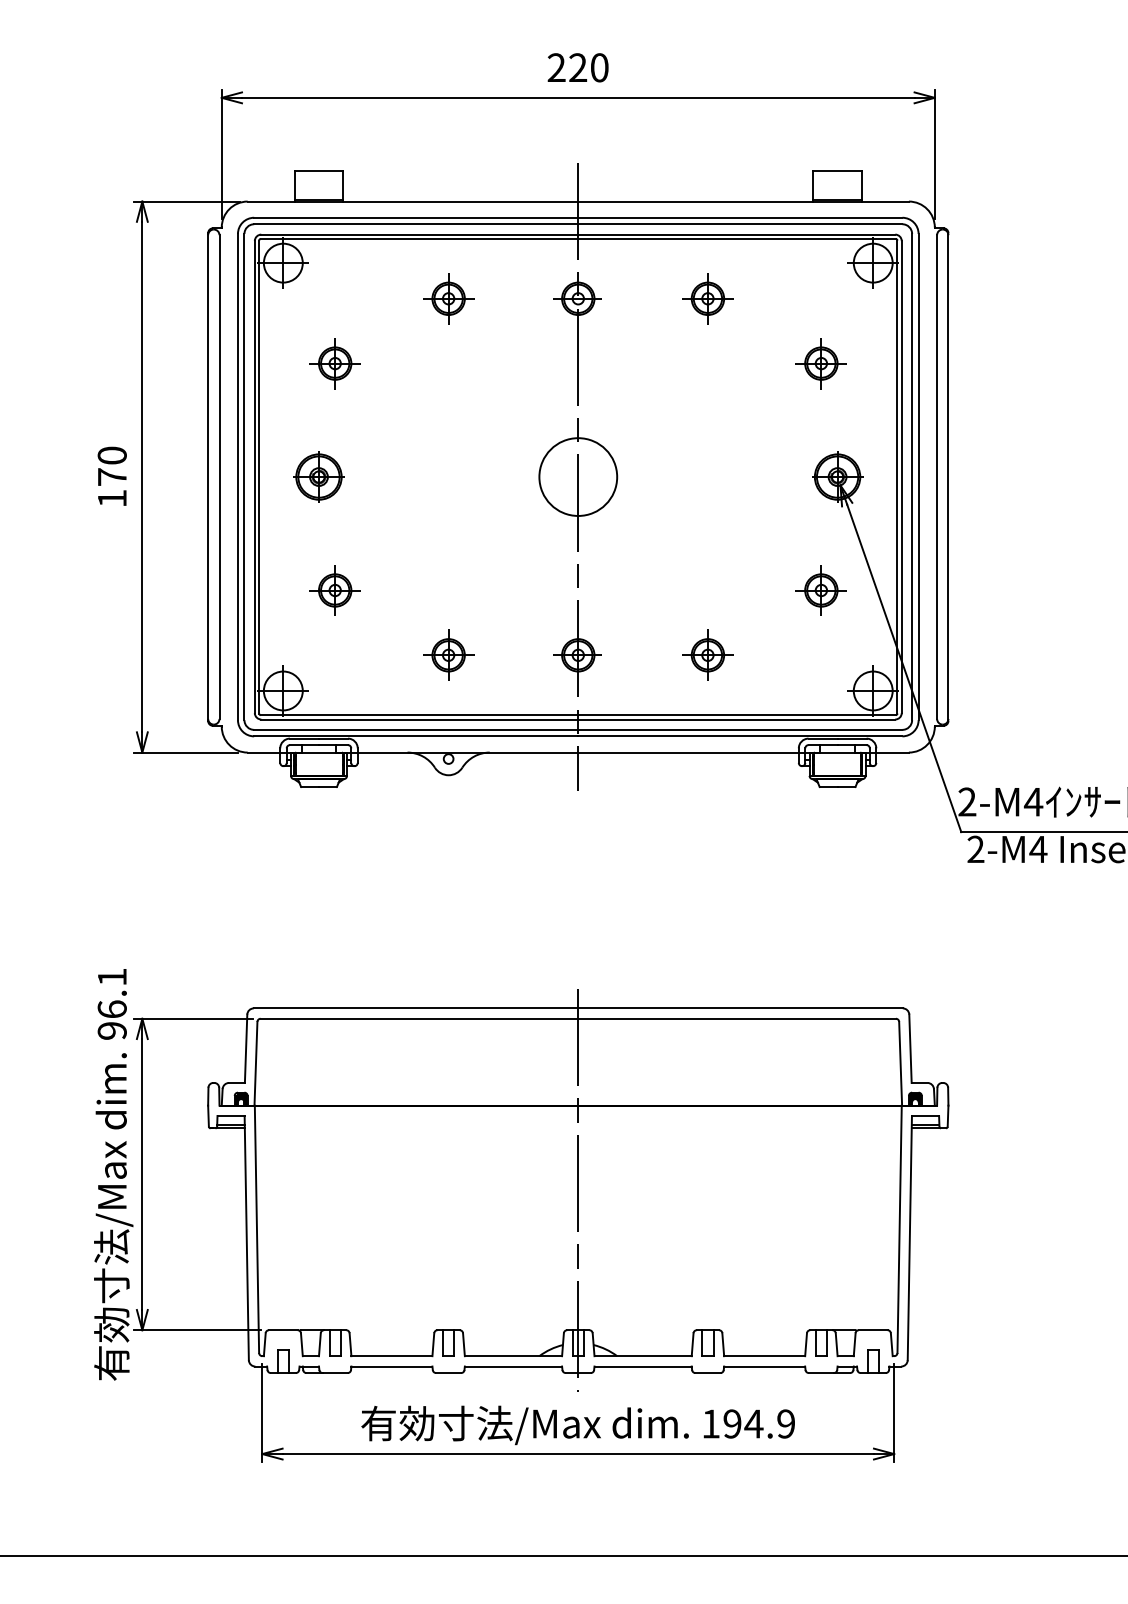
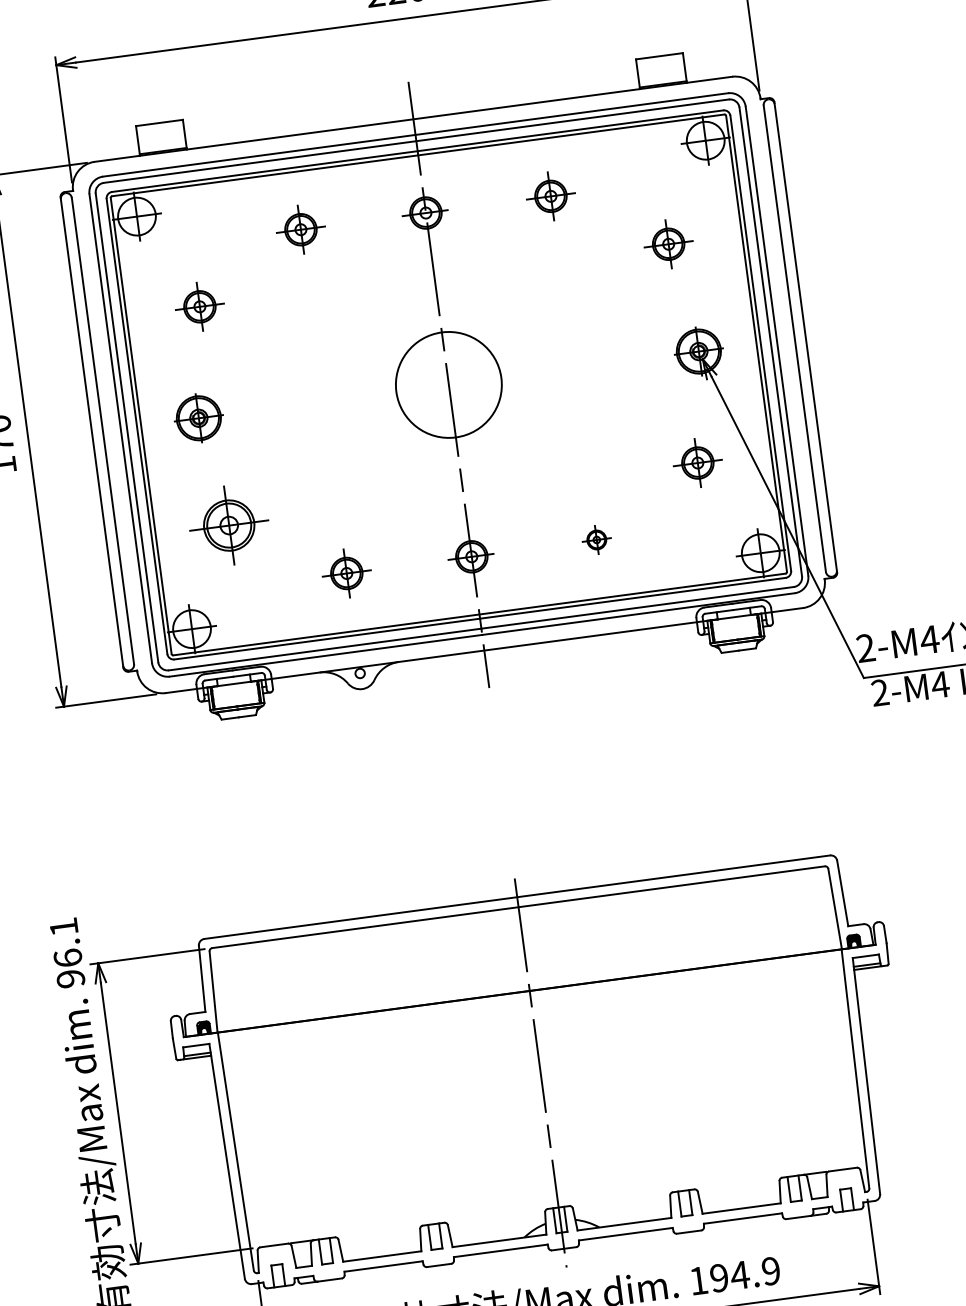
circle: (578, 476) -> (449, 384), size x1.4
part: (334, 590) -> (228, 525), size x1.6
part: (707, 654) -> (596, 539), size x0.6

